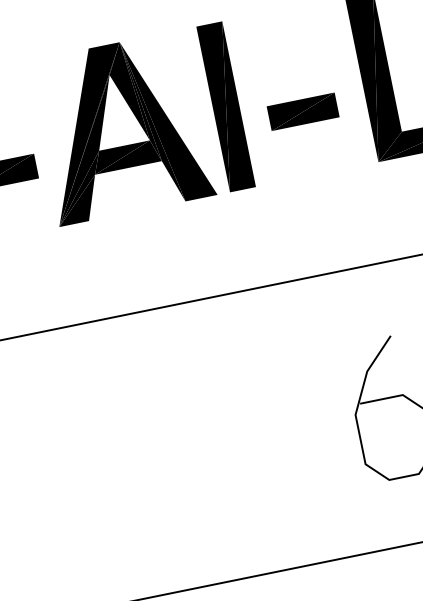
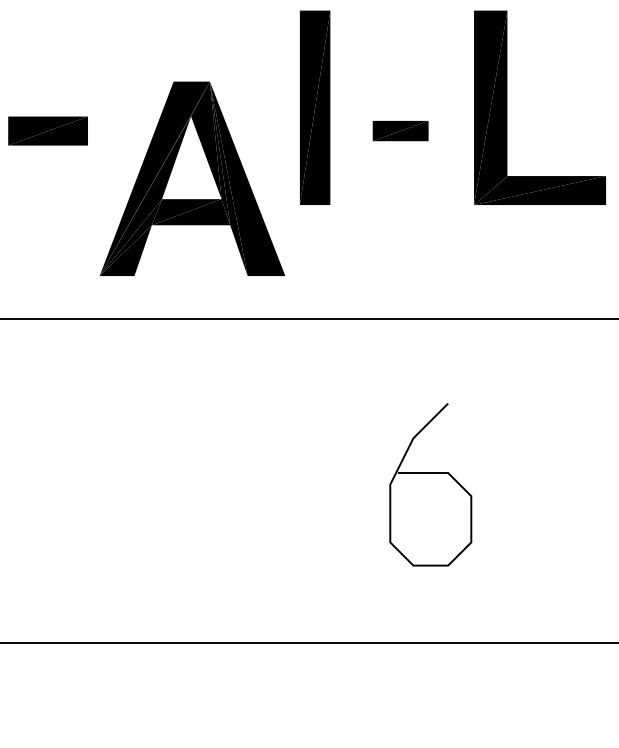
part: (302, 111) -> (400, 130), size x0.7
part: (121, 127) -> (192, 178), moved

